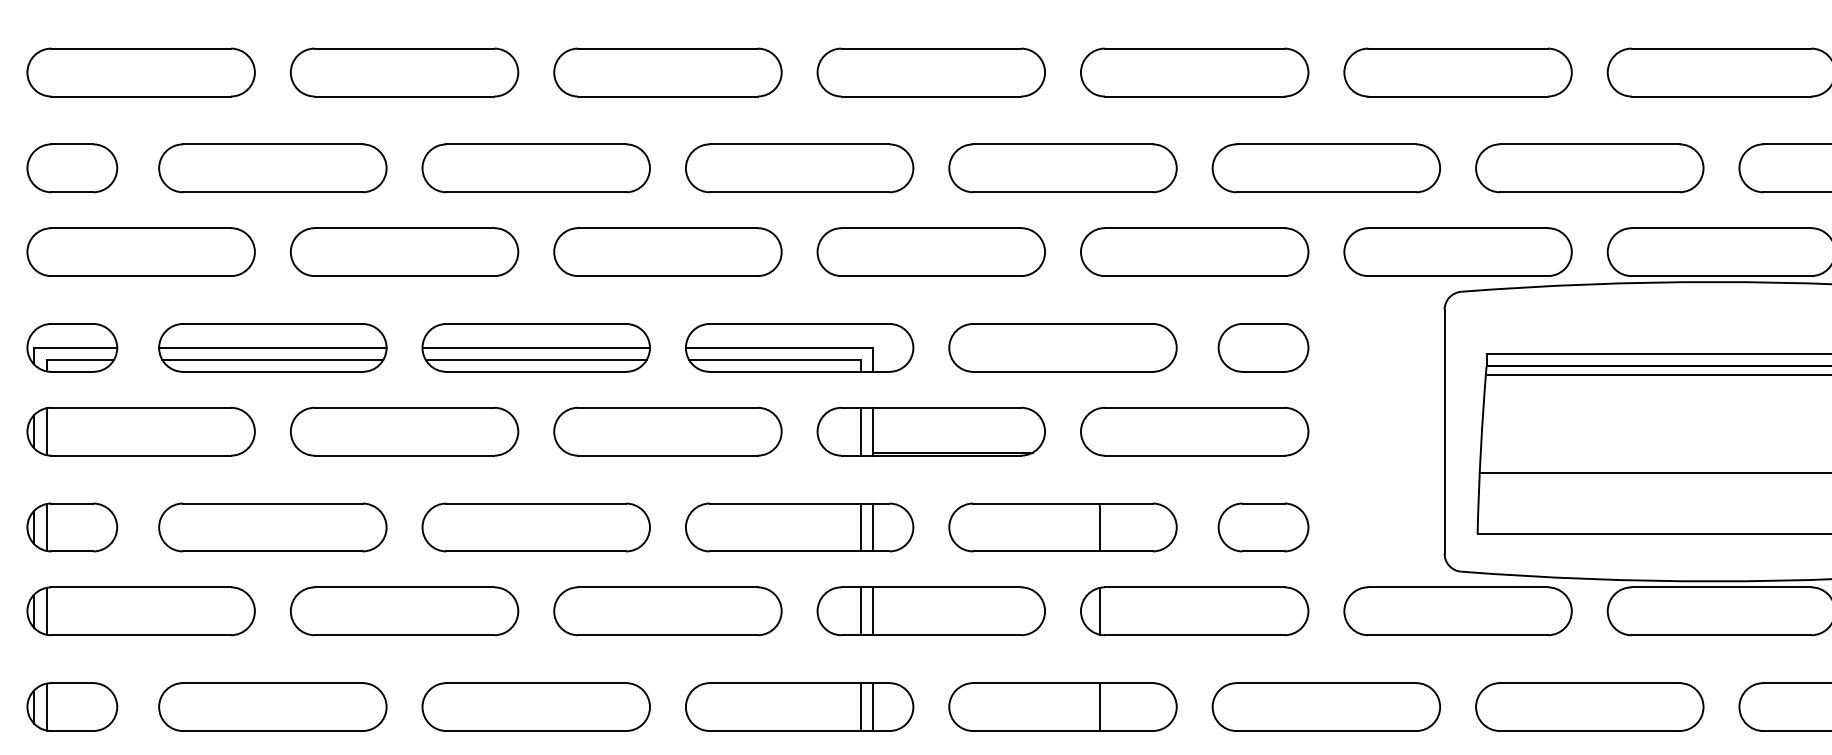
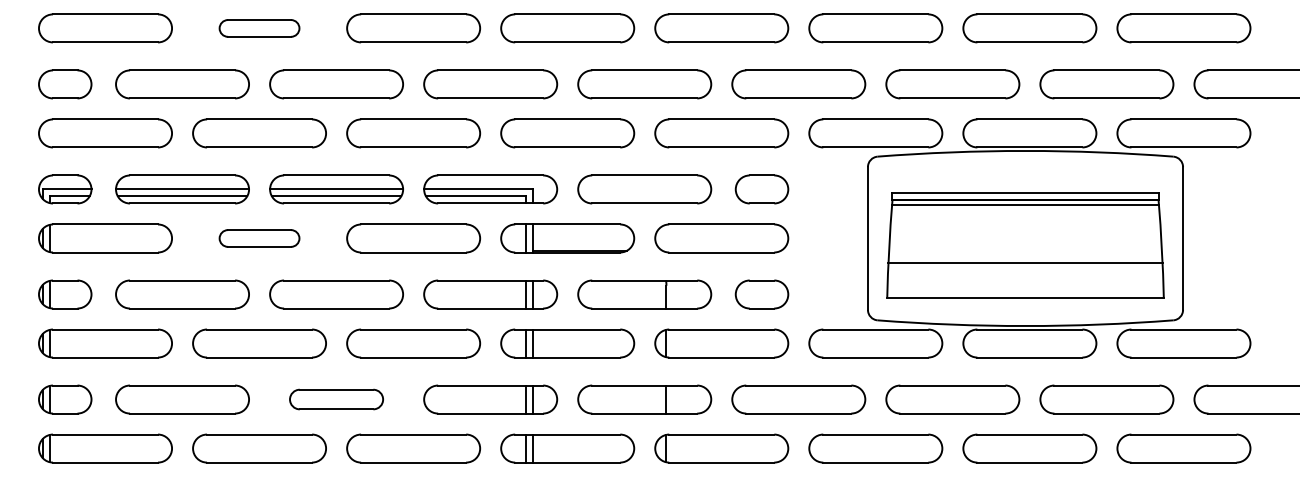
part: (404, 72) -> (259, 28), size x0.6
part: (404, 431) -> (259, 238), size x0.6
part: (536, 706) -> (336, 399), size x0.7

